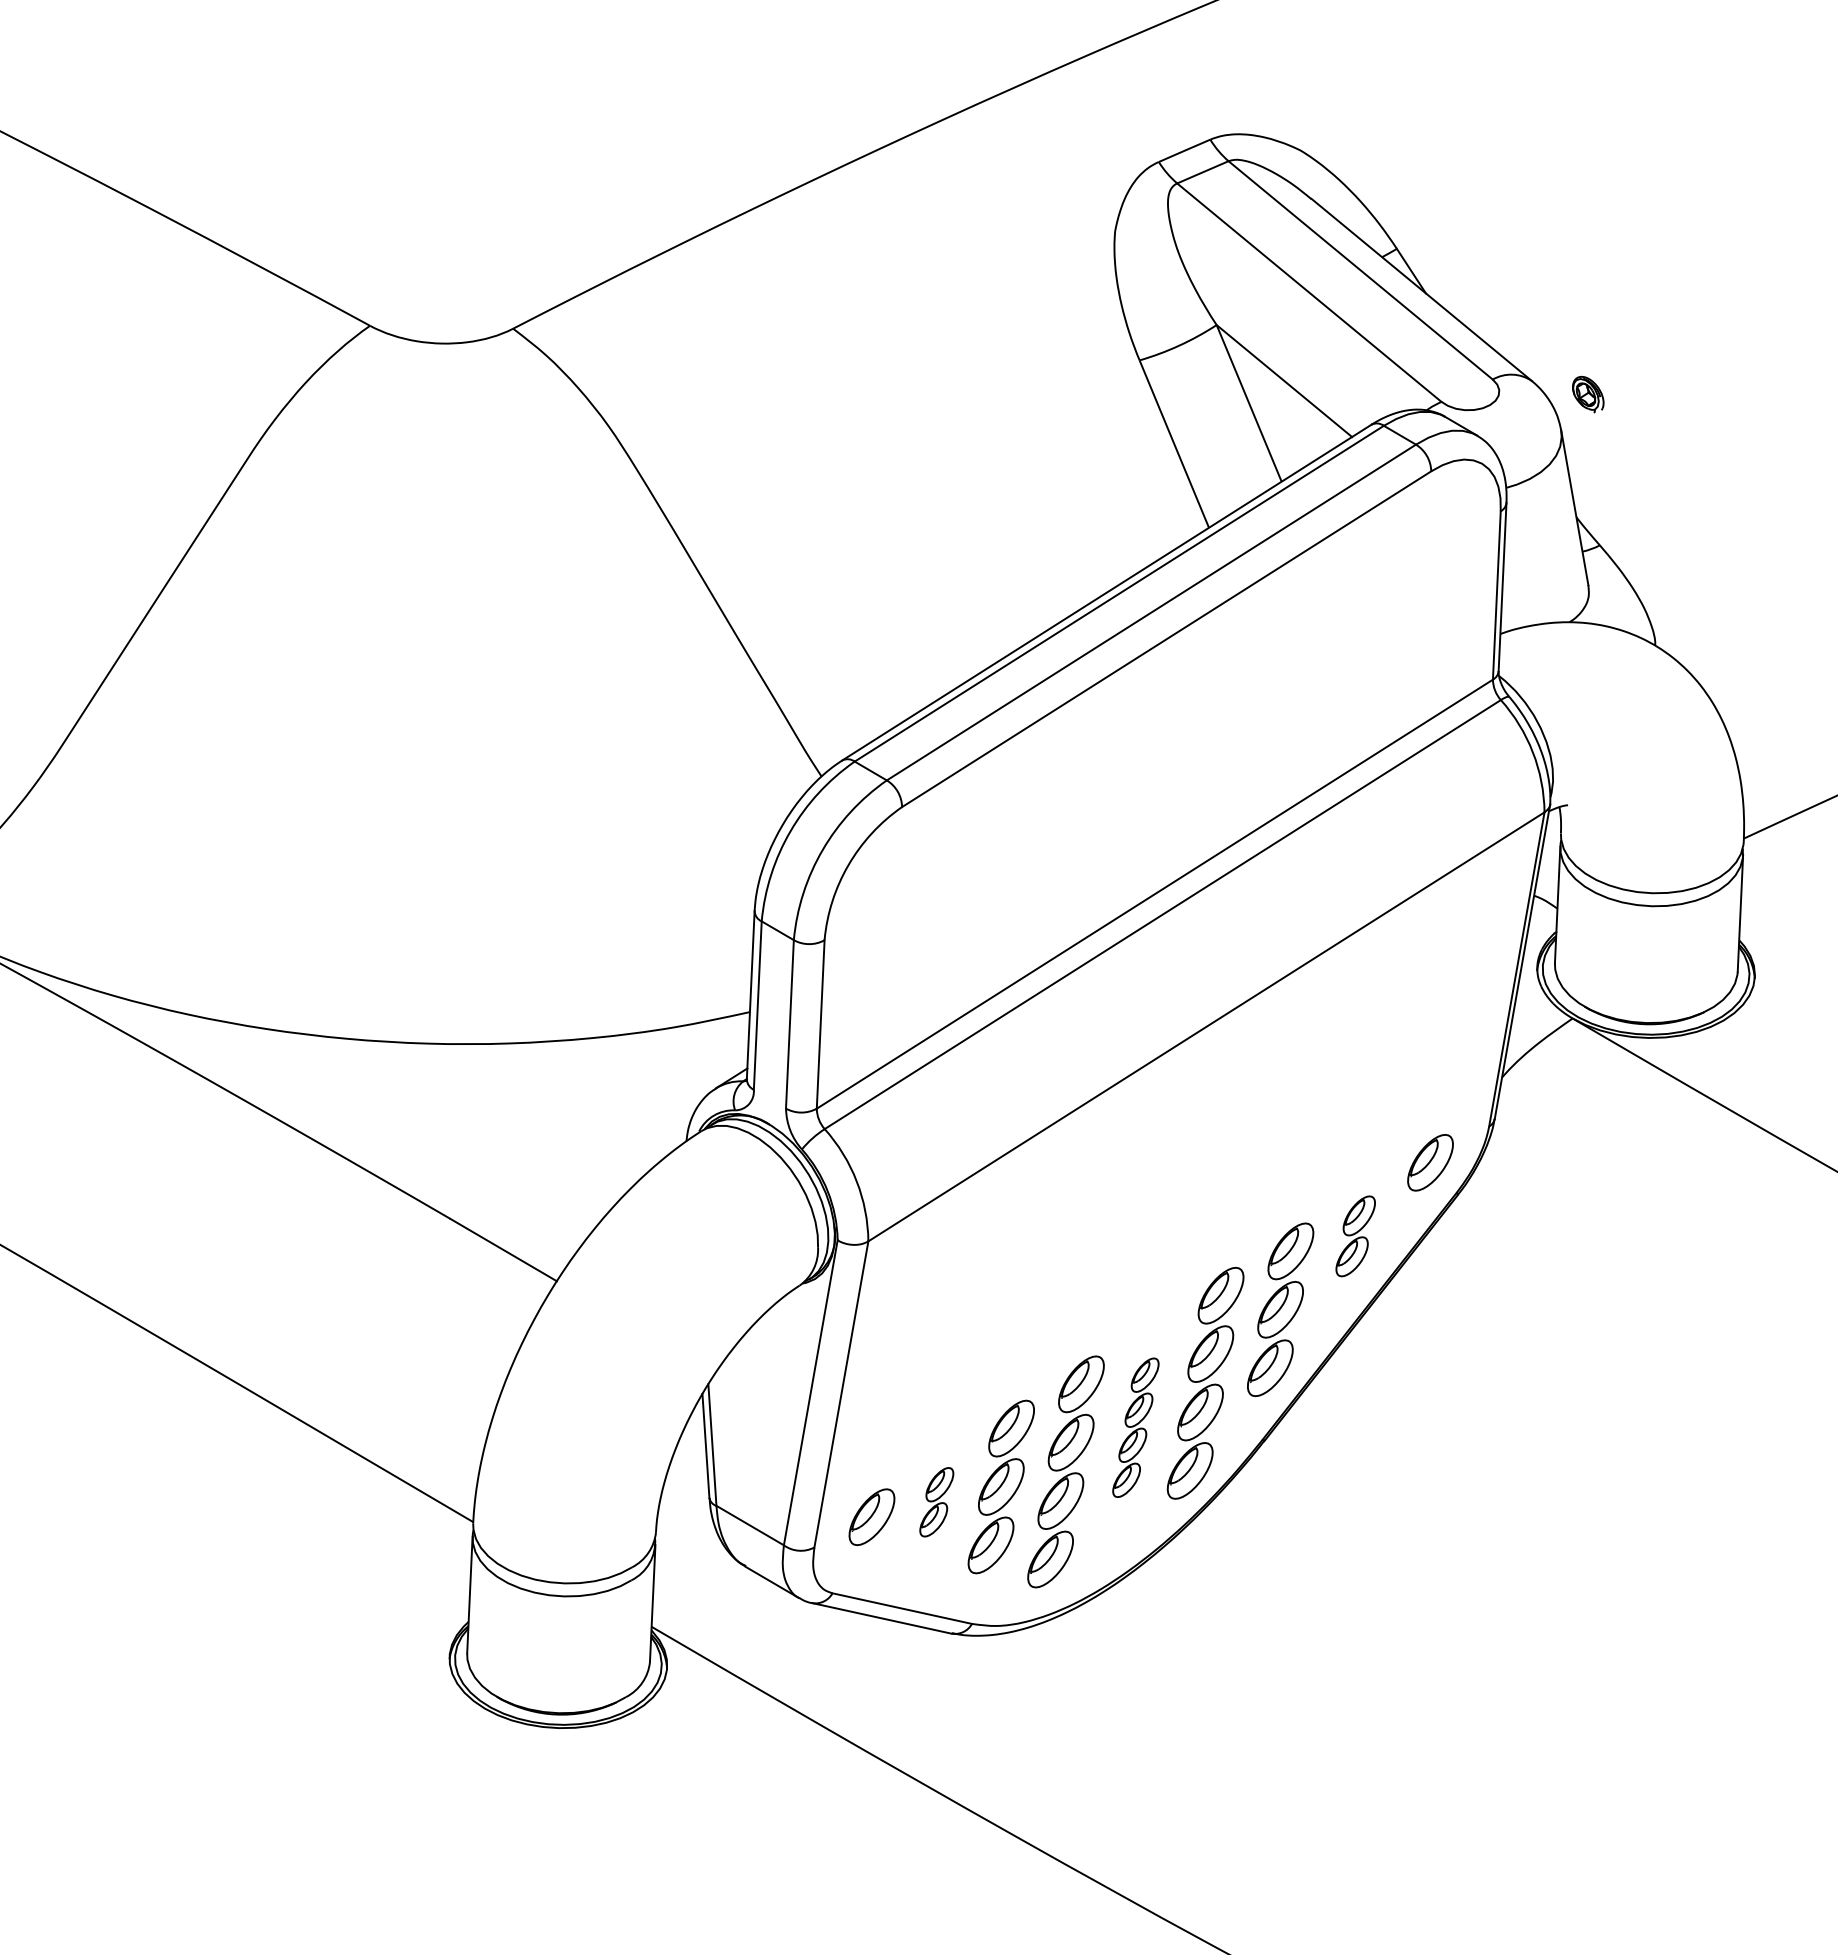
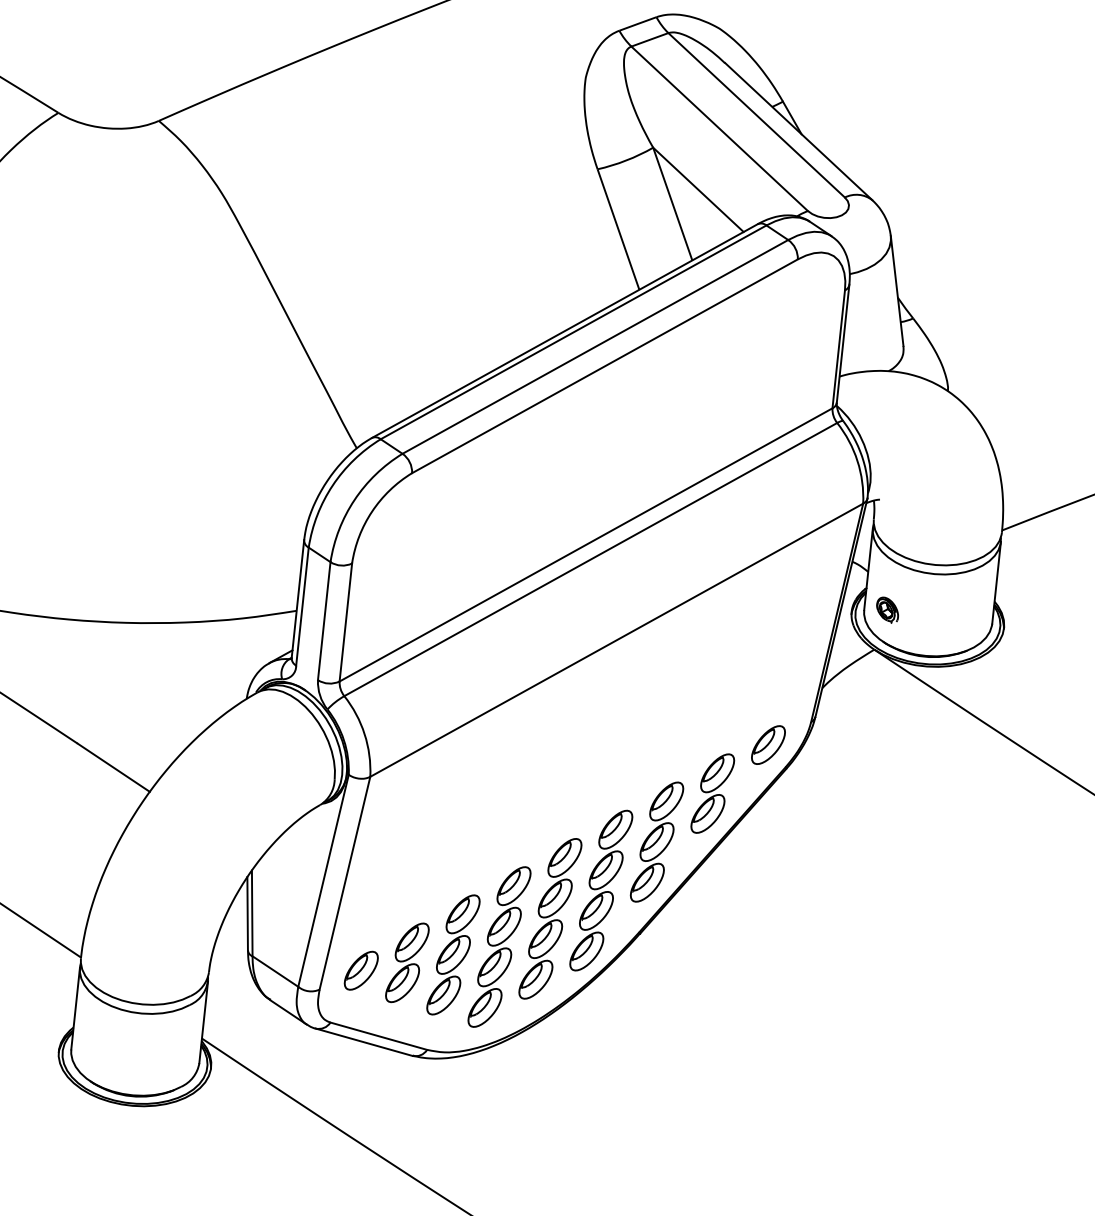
part: (1588, 394) -> (887, 610), moved
part: (1355, 1236) -> (712, 793), size x1.43
part: (1135, 1427) -> (550, 918), size x1.67
part: (936, 1502) -> (407, 963), size x1.67

